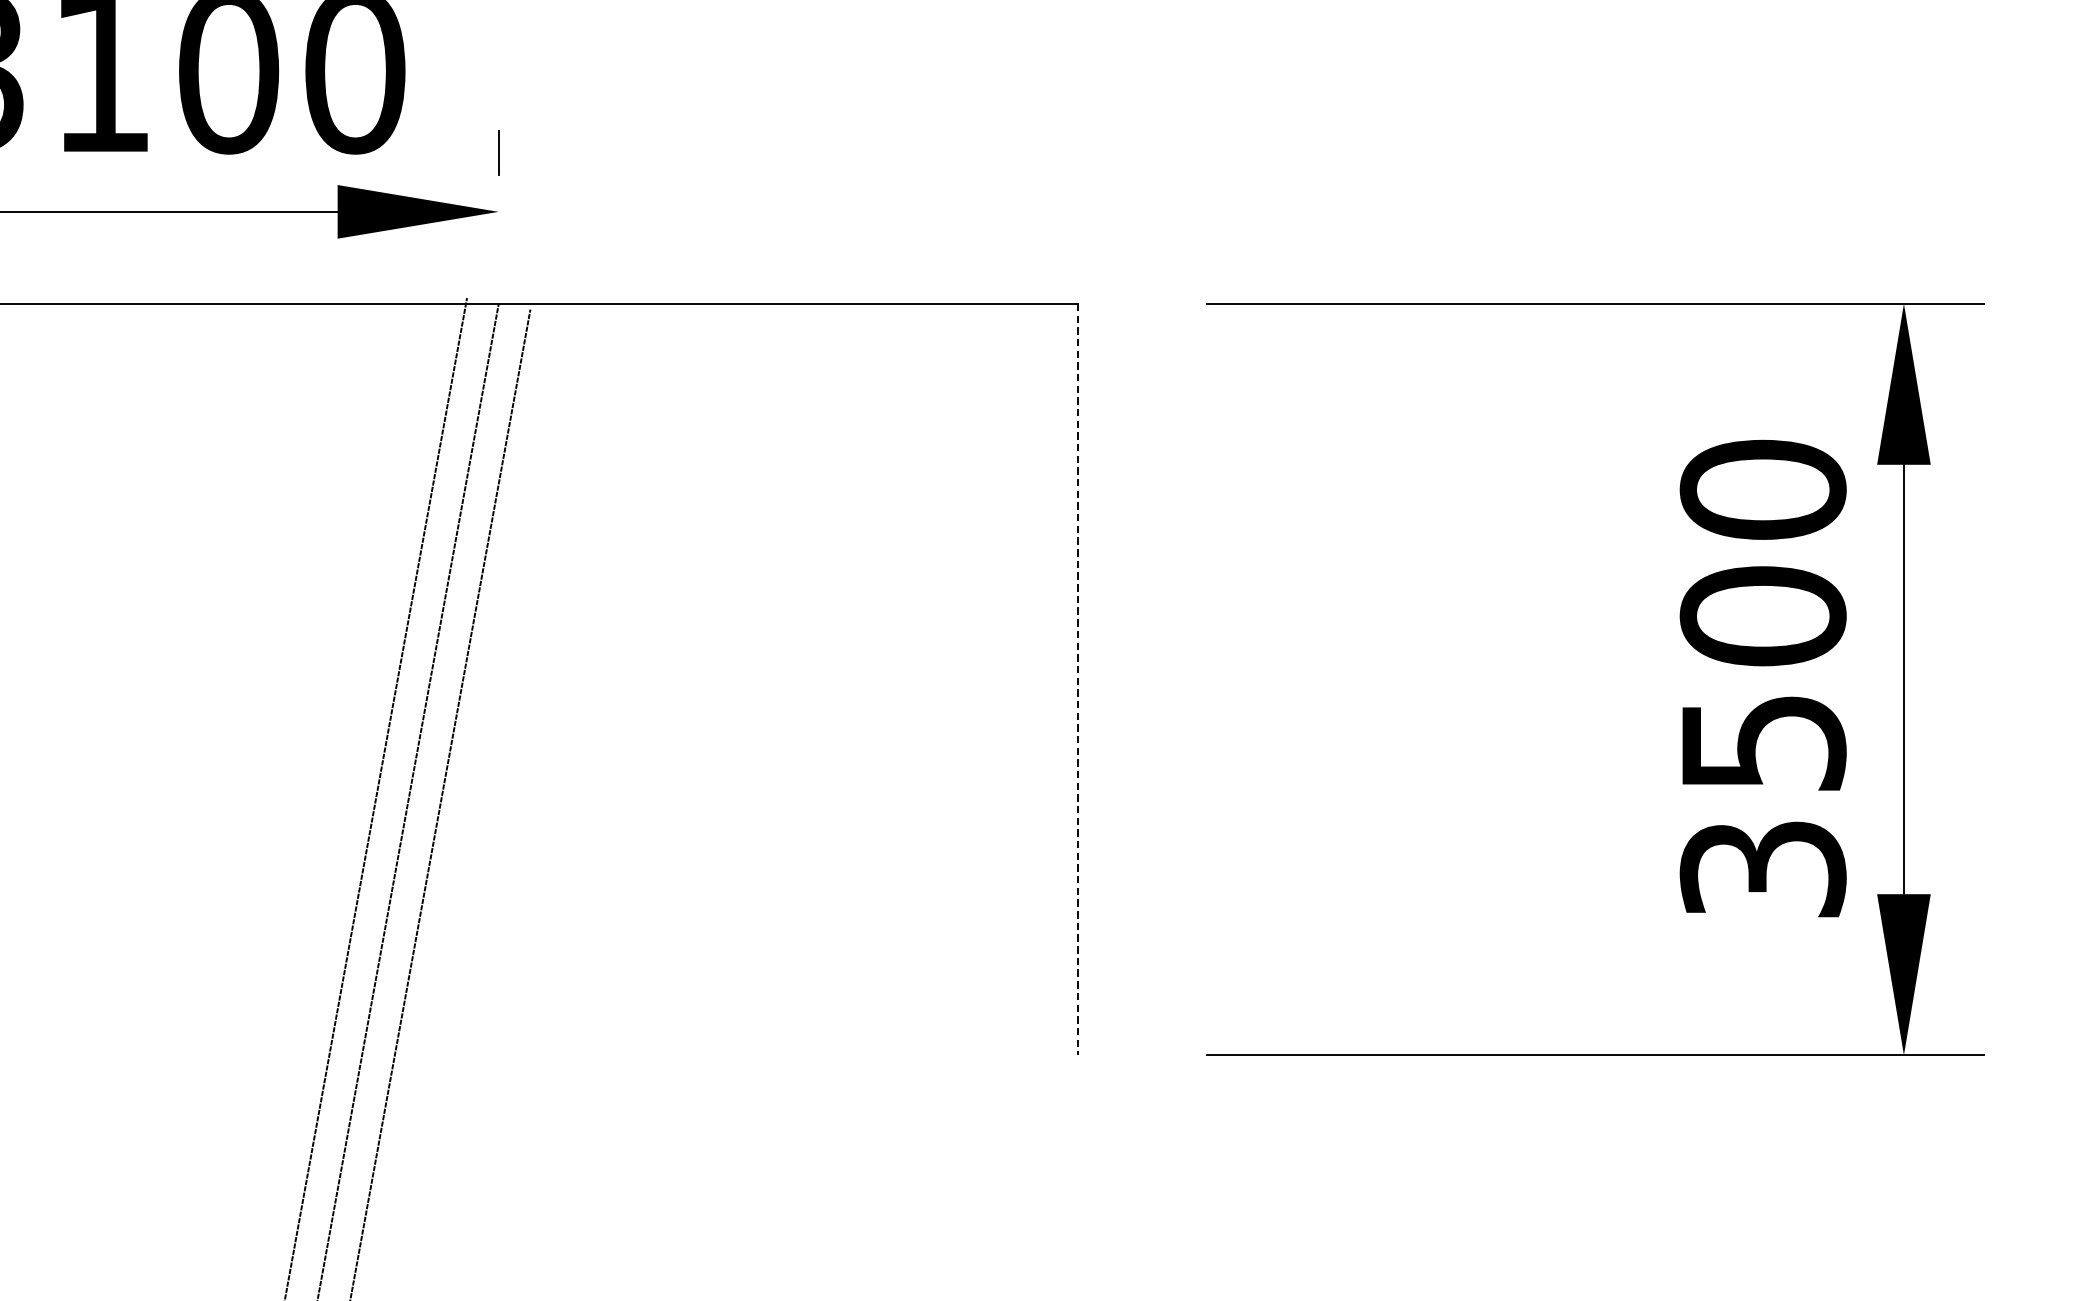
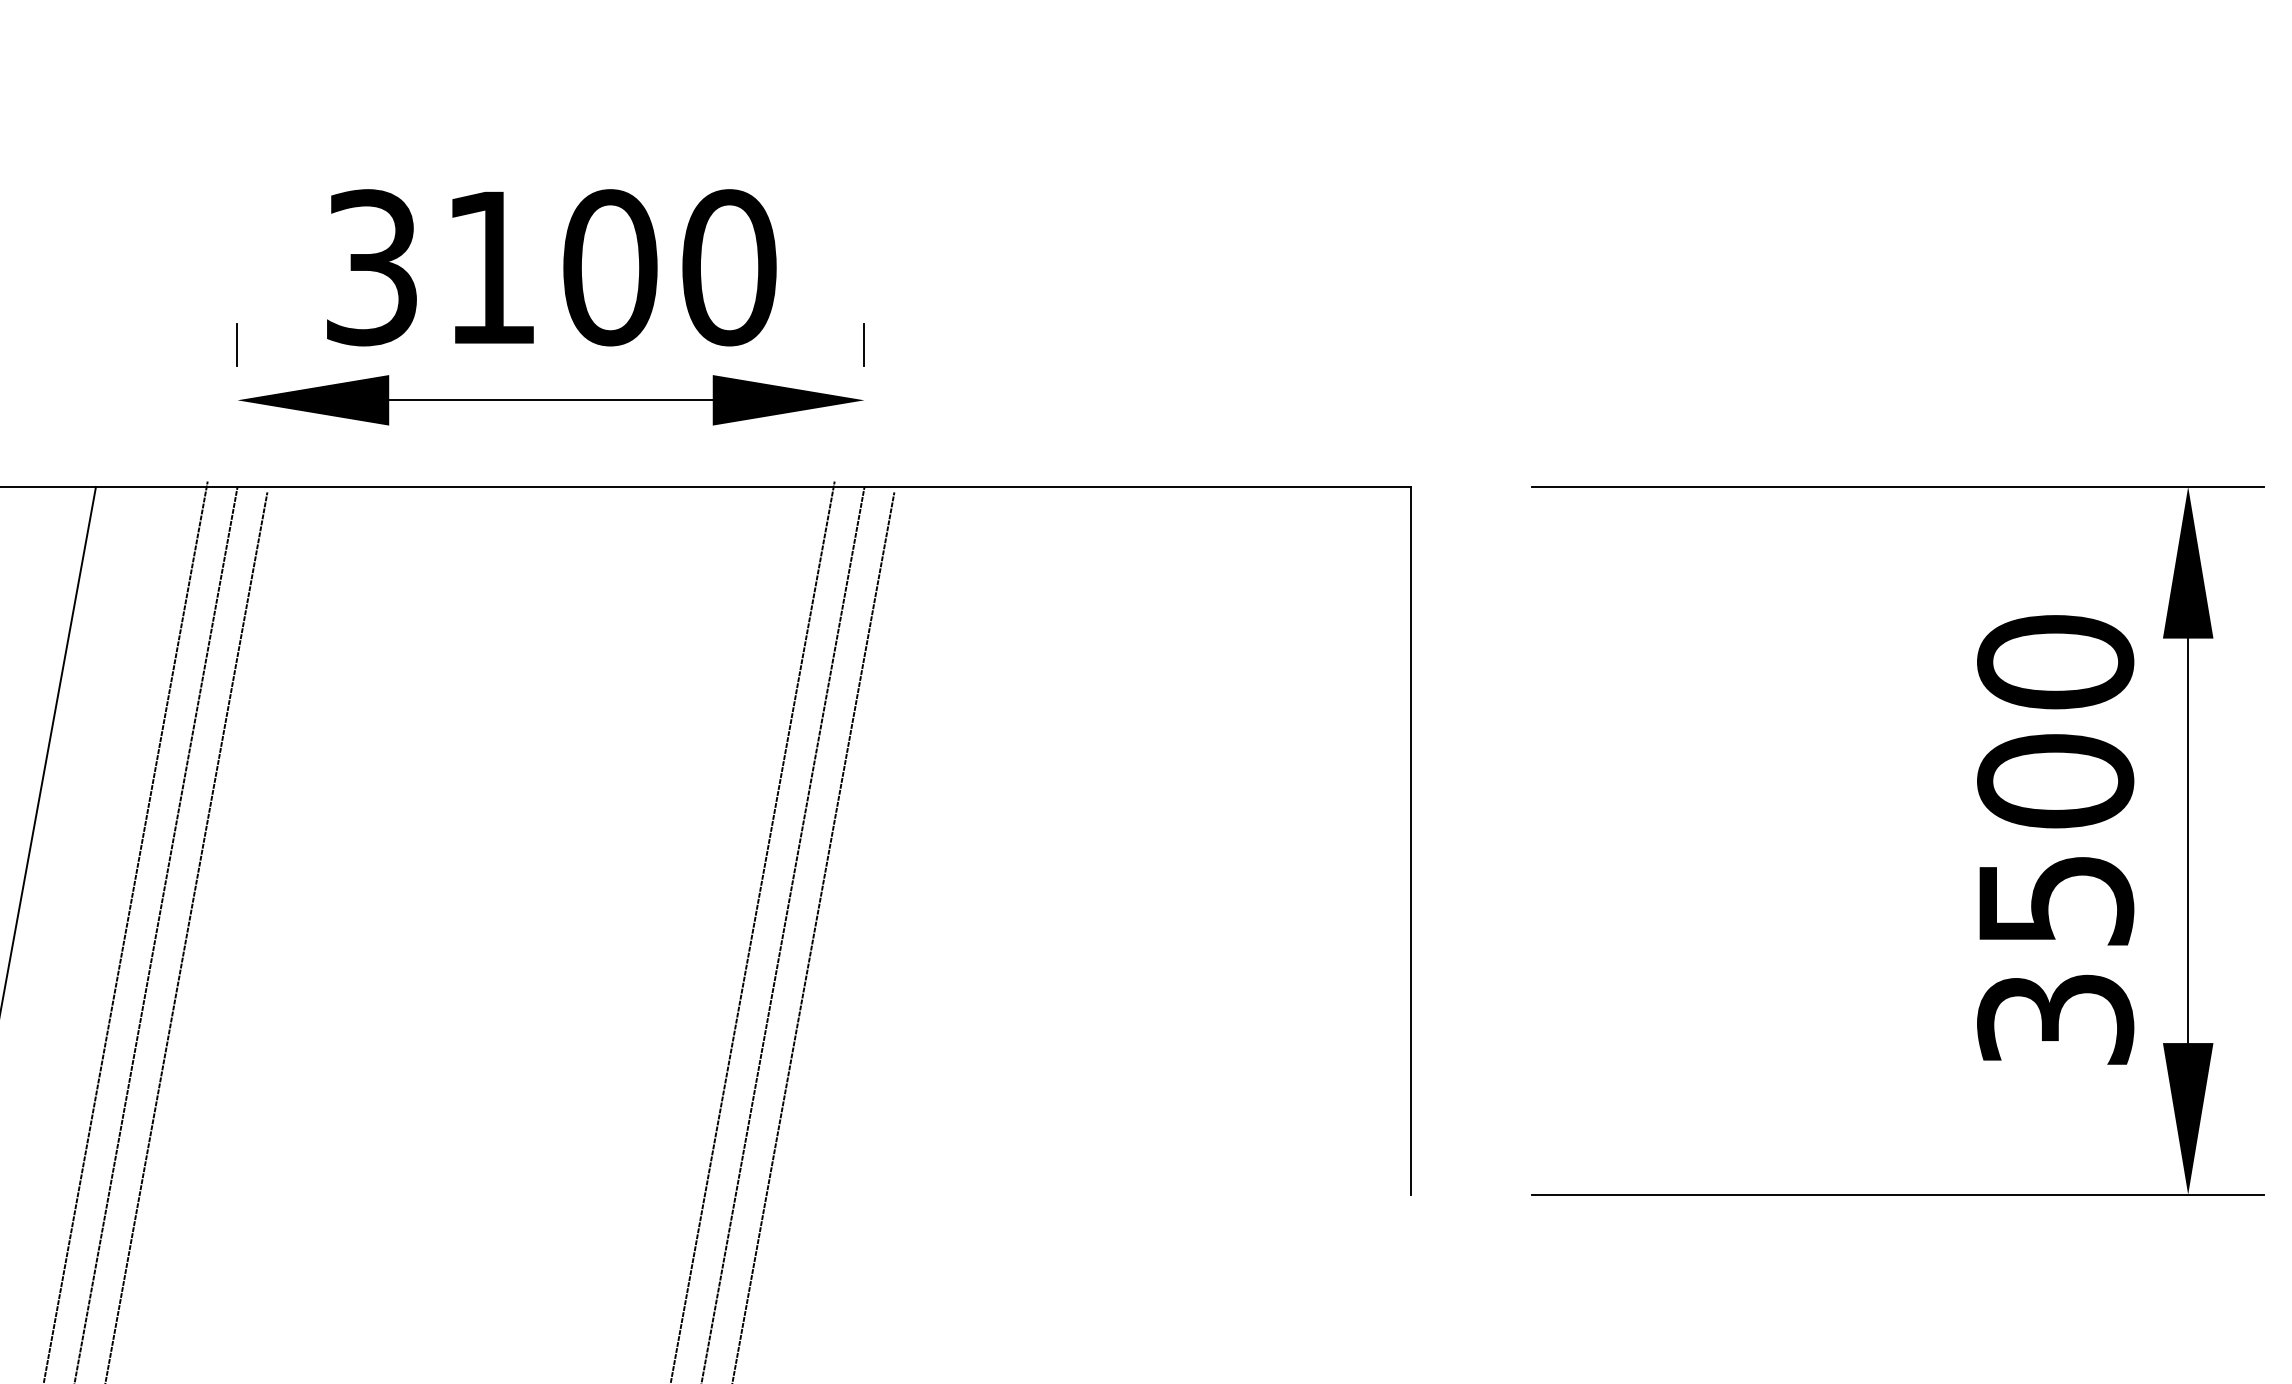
line: (1078, 679) -> (1410, 840), dashed -> solid

